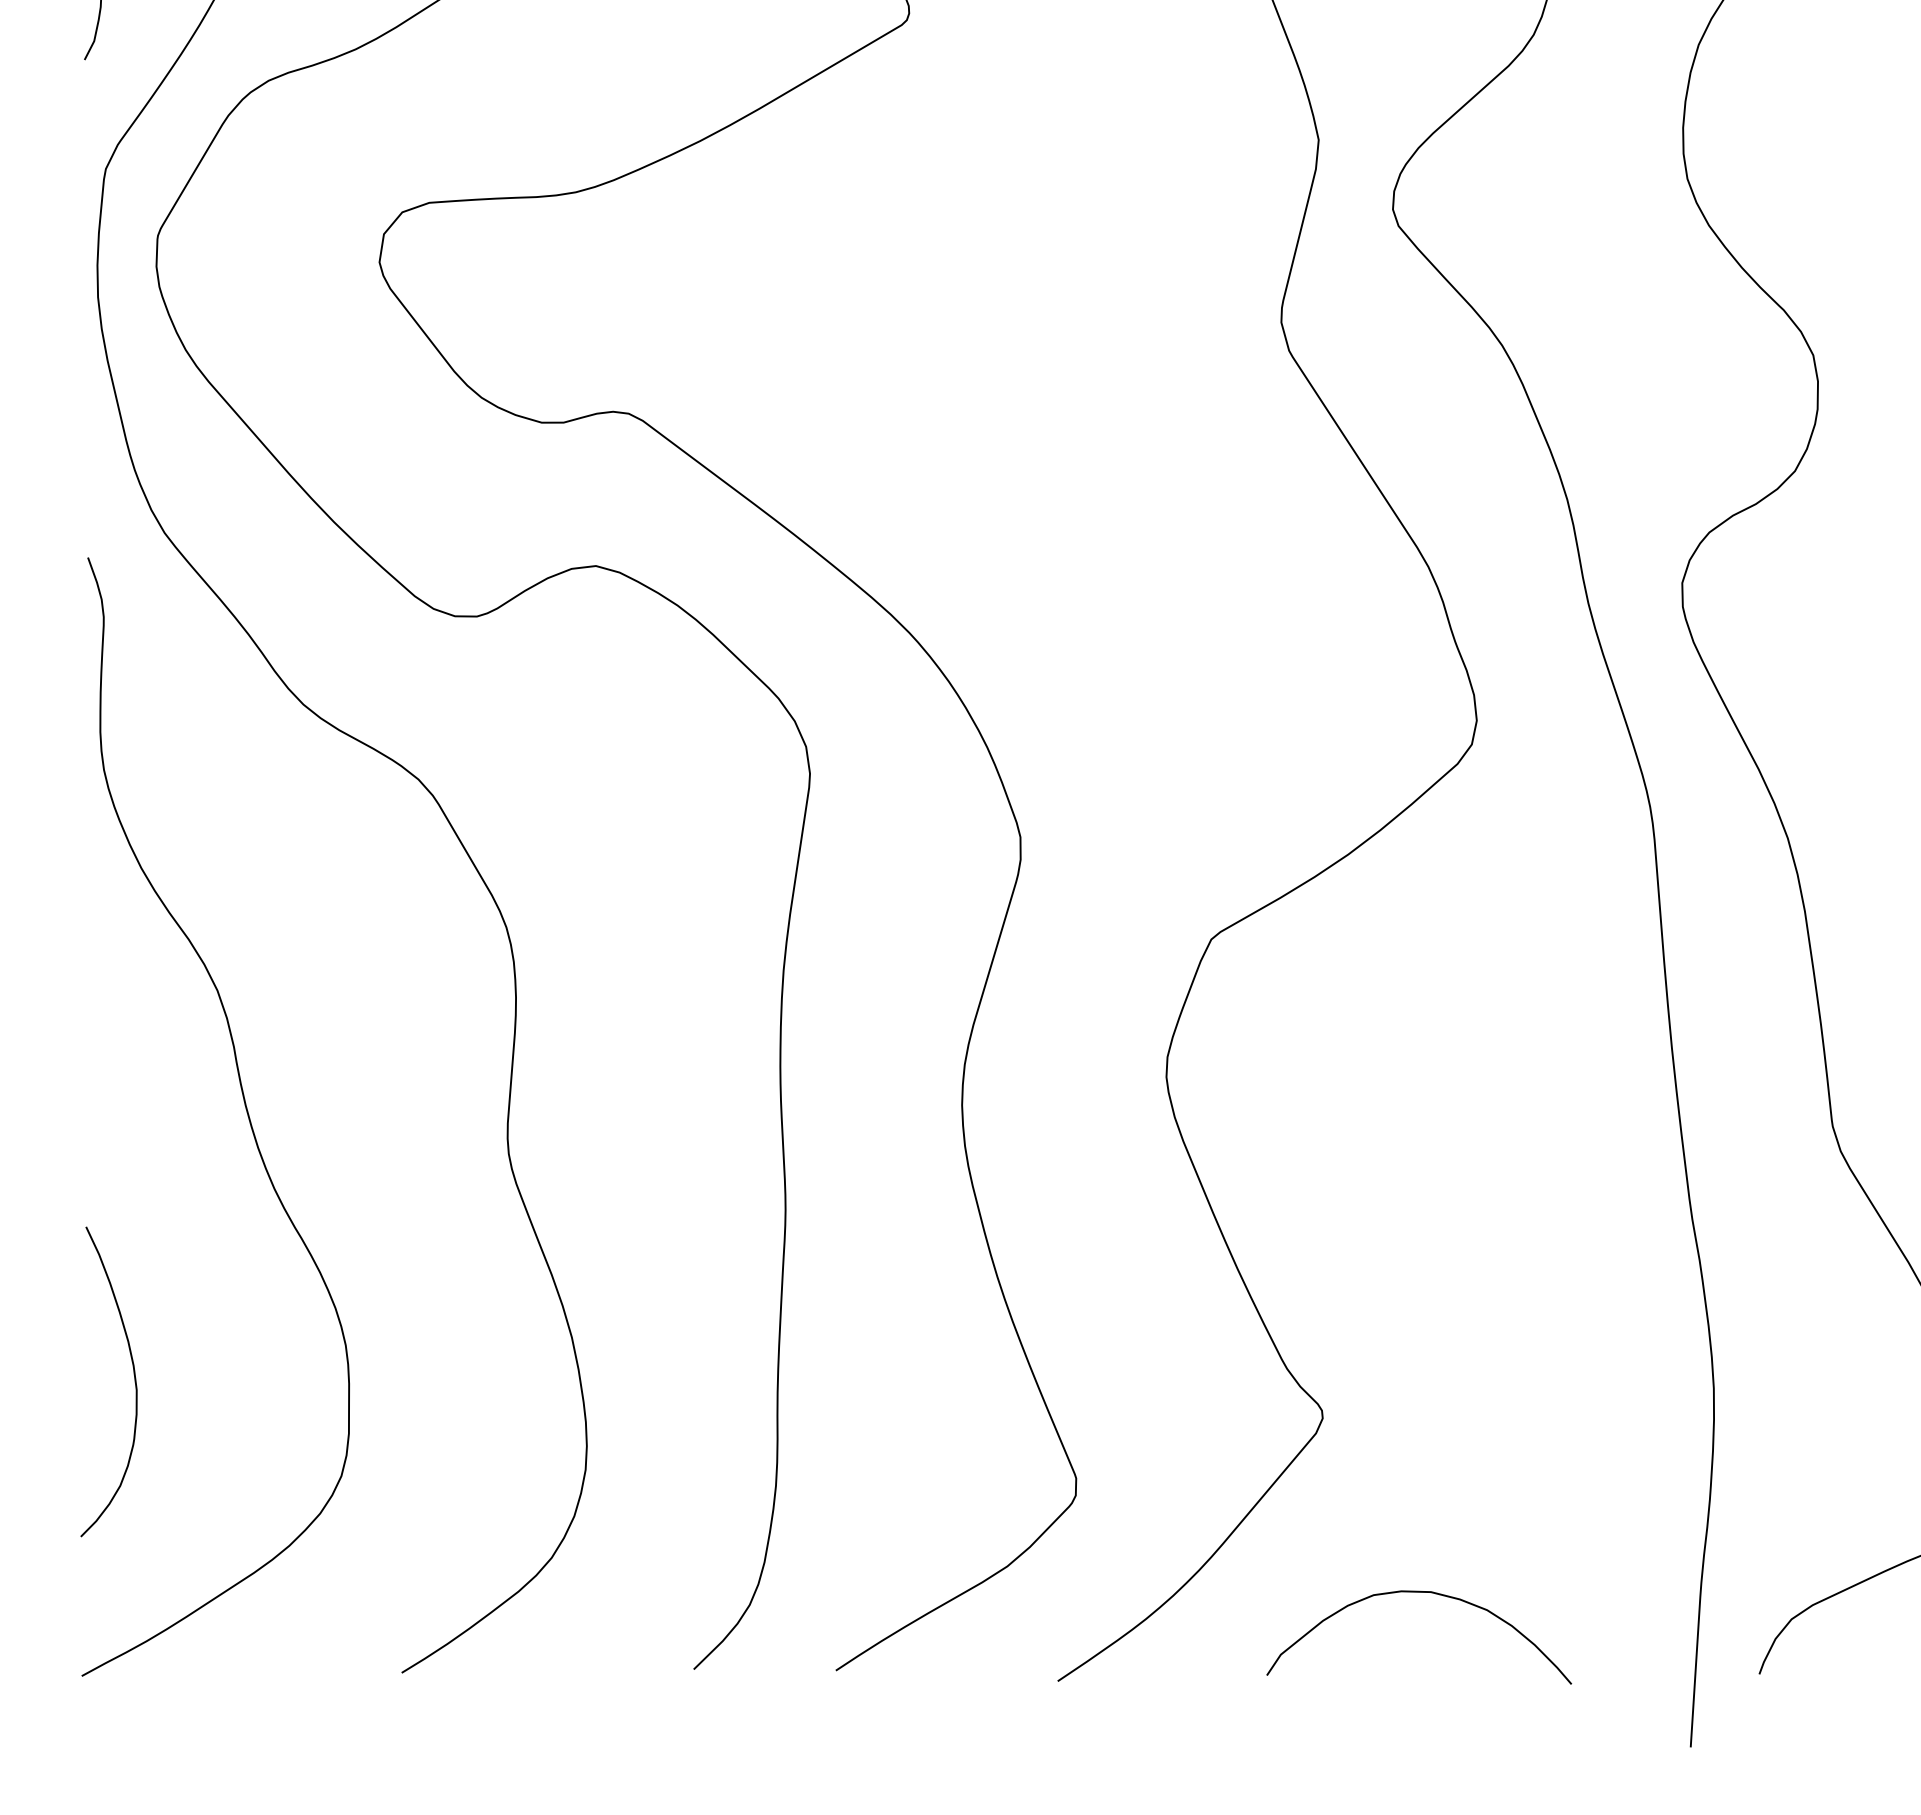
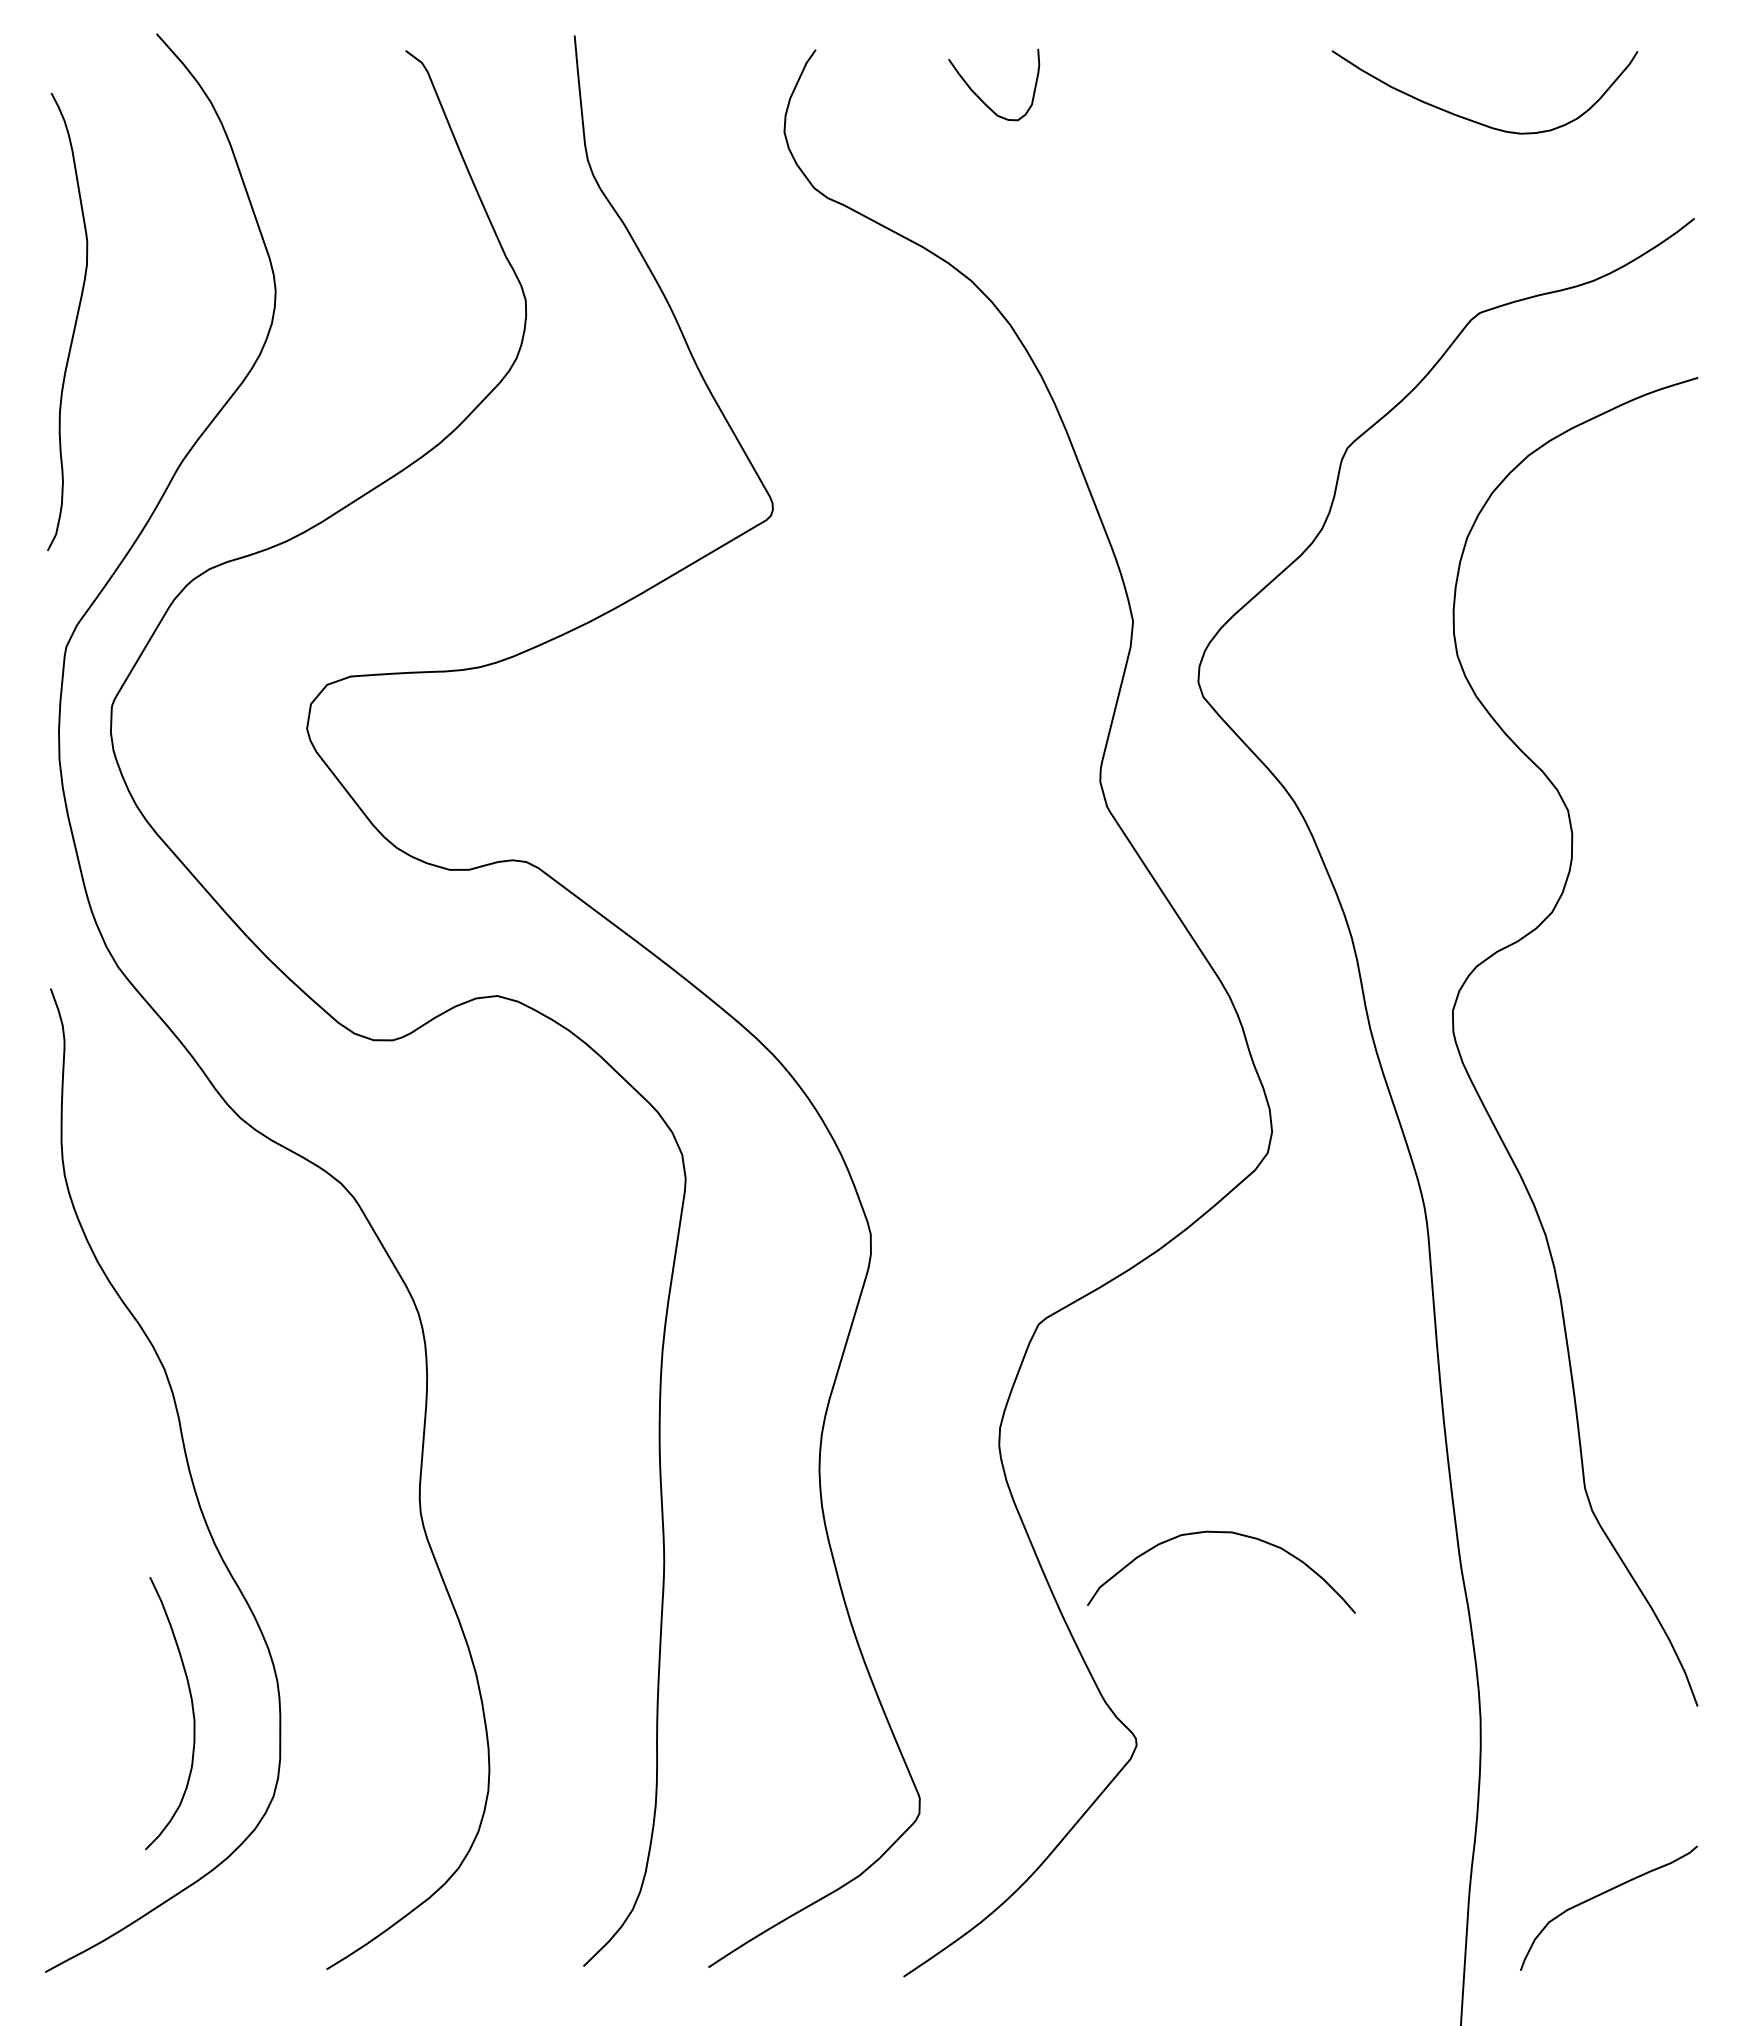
curve: (134, 1381) -> (192, 1713), moved
curve: (1420, 1593) -> (1222, 1533), moved

